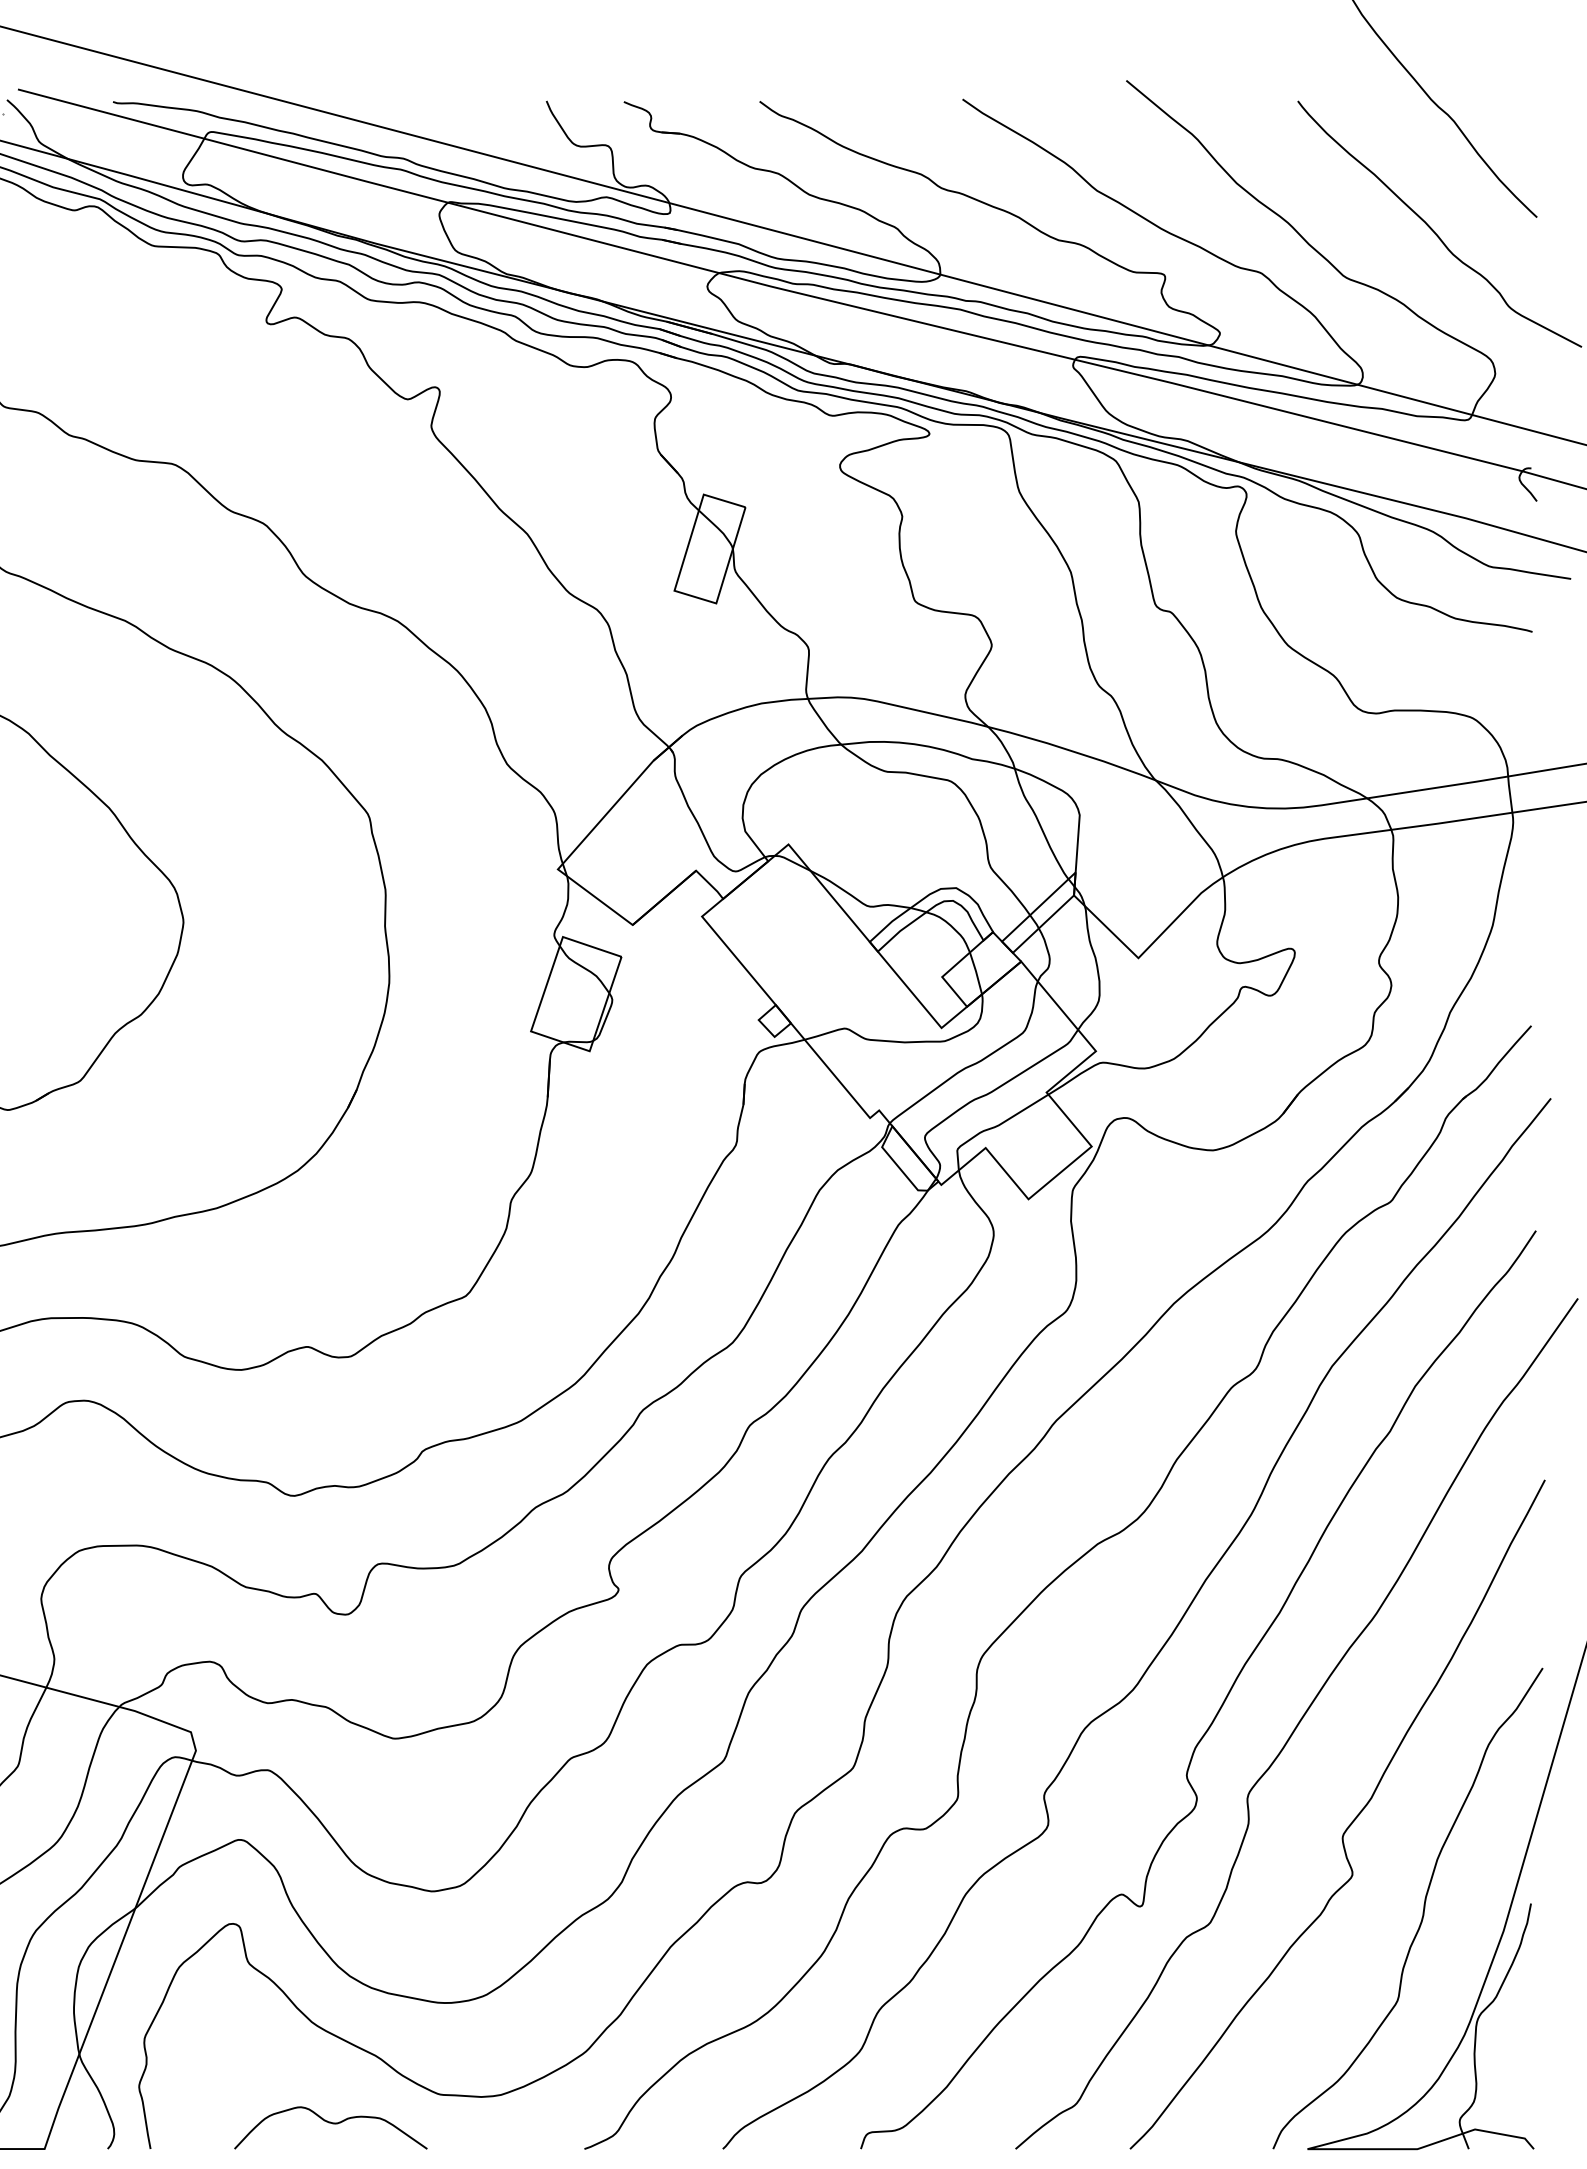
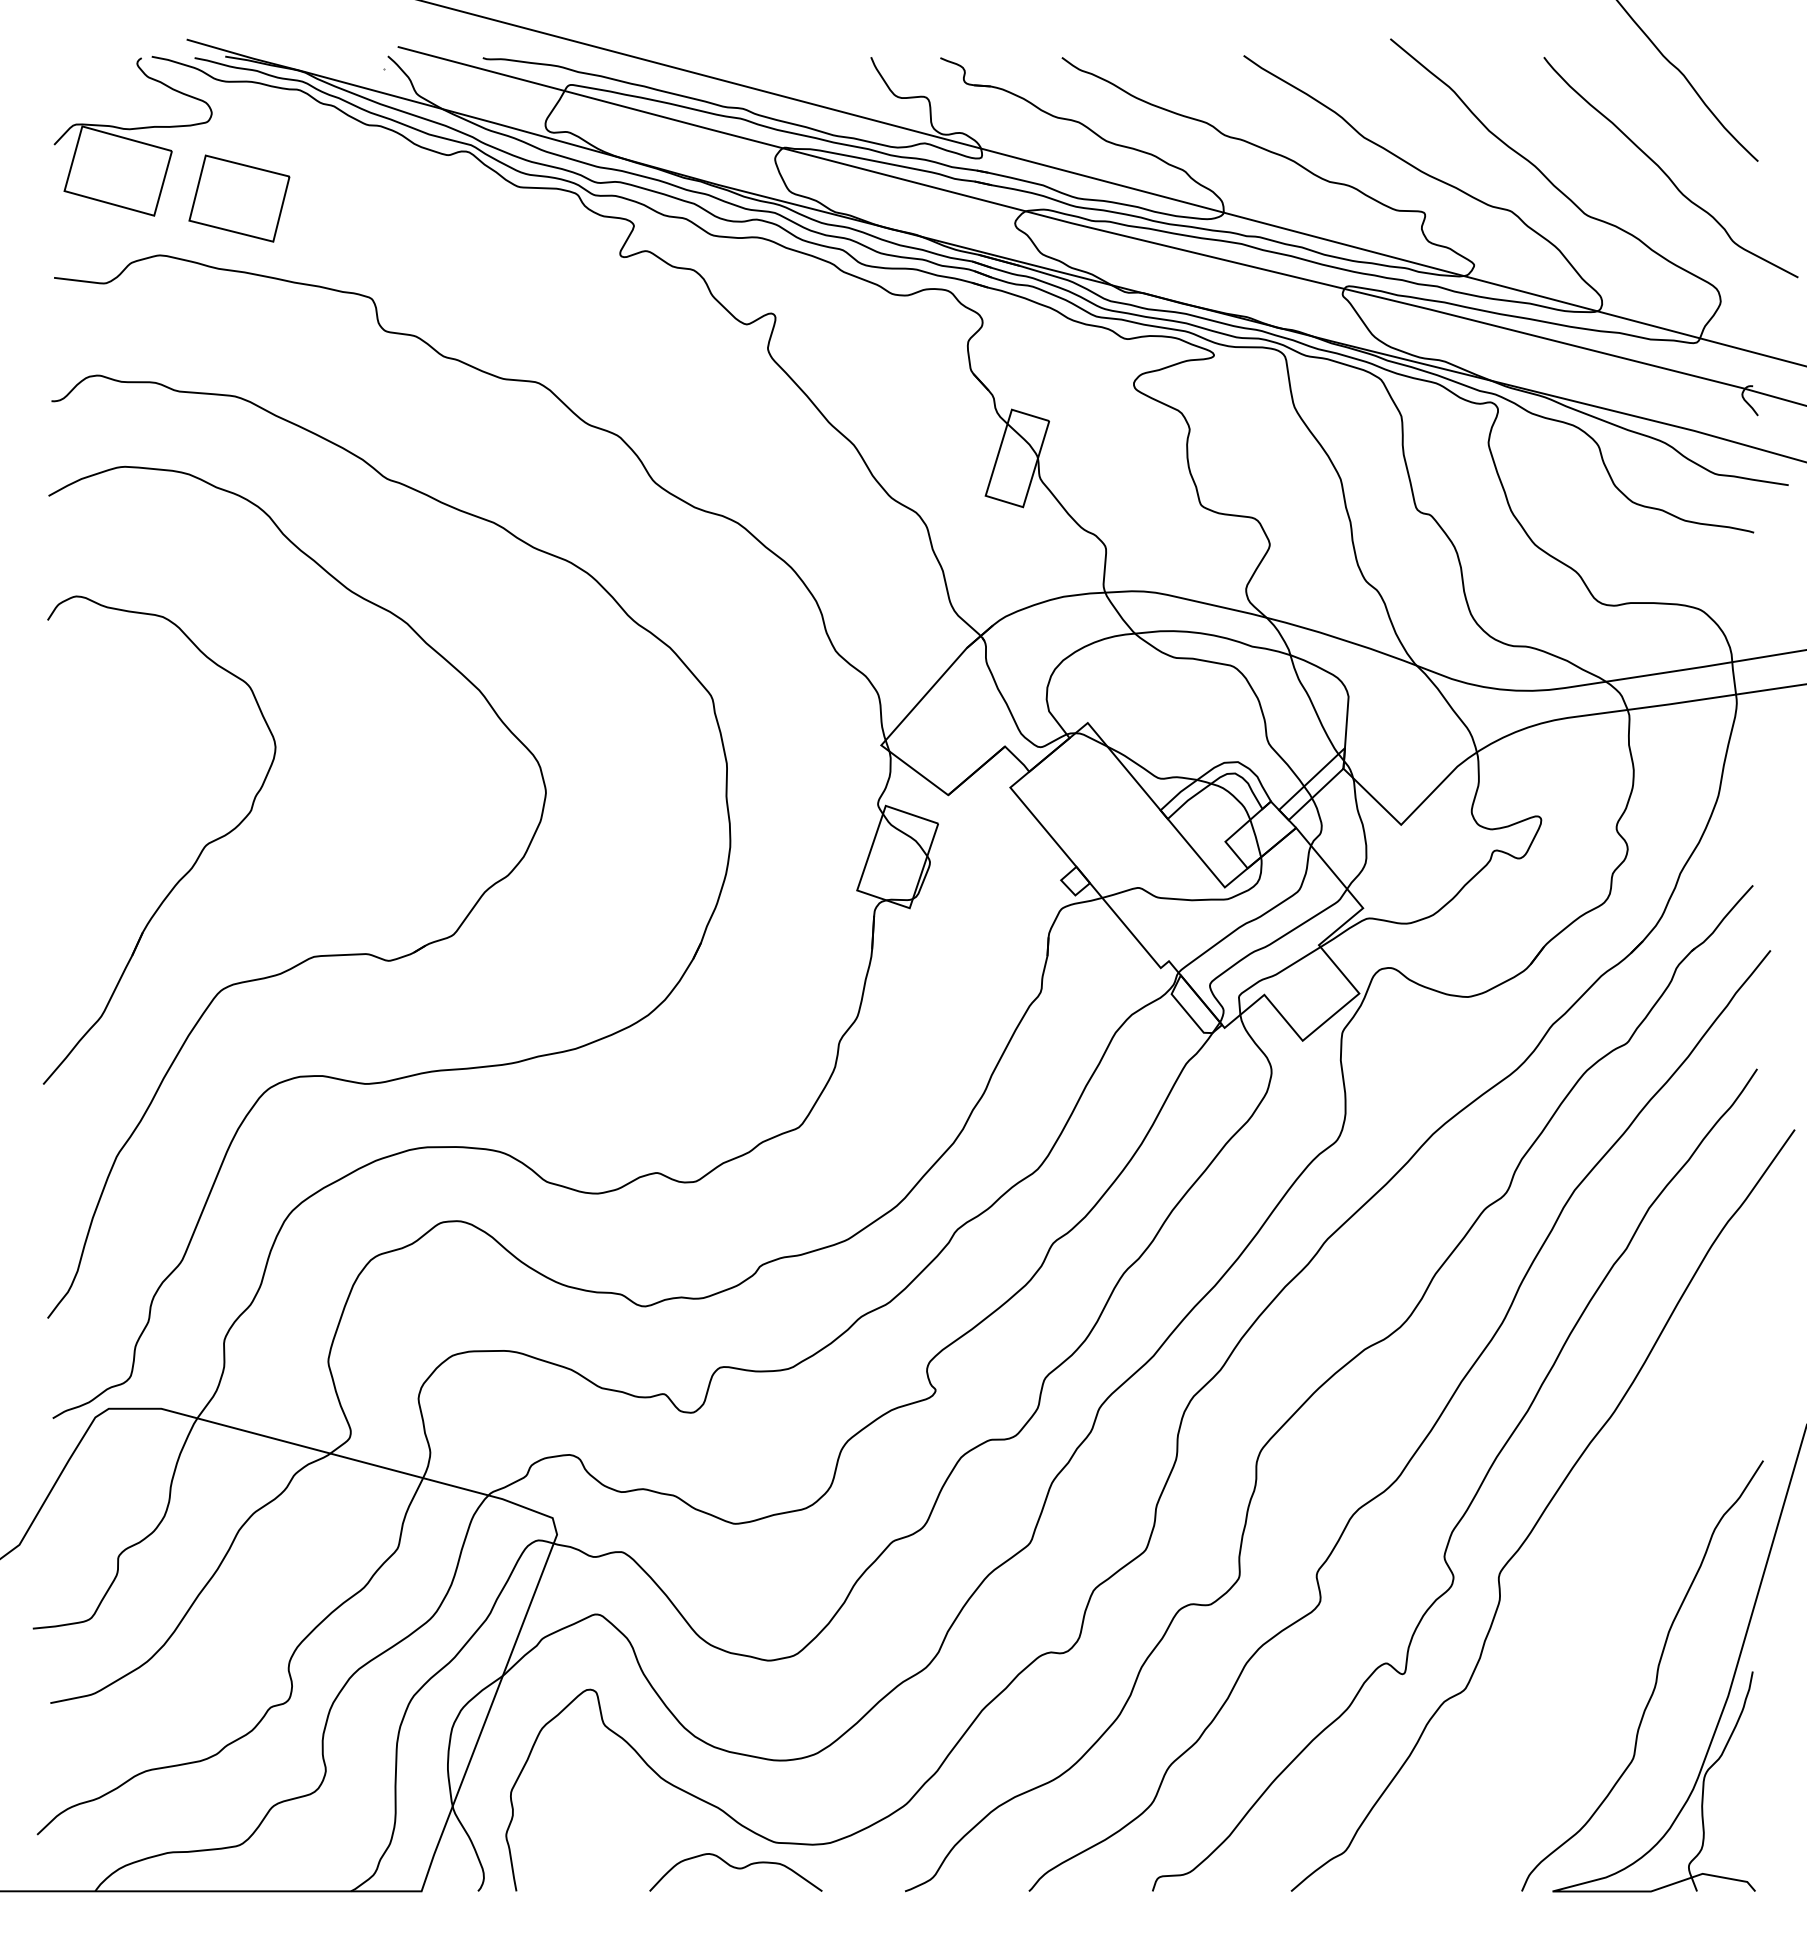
curve: (1350, 1822) -> (1591, 1598), removed
curve: (332, 2124) -> (737, 1869), moved

